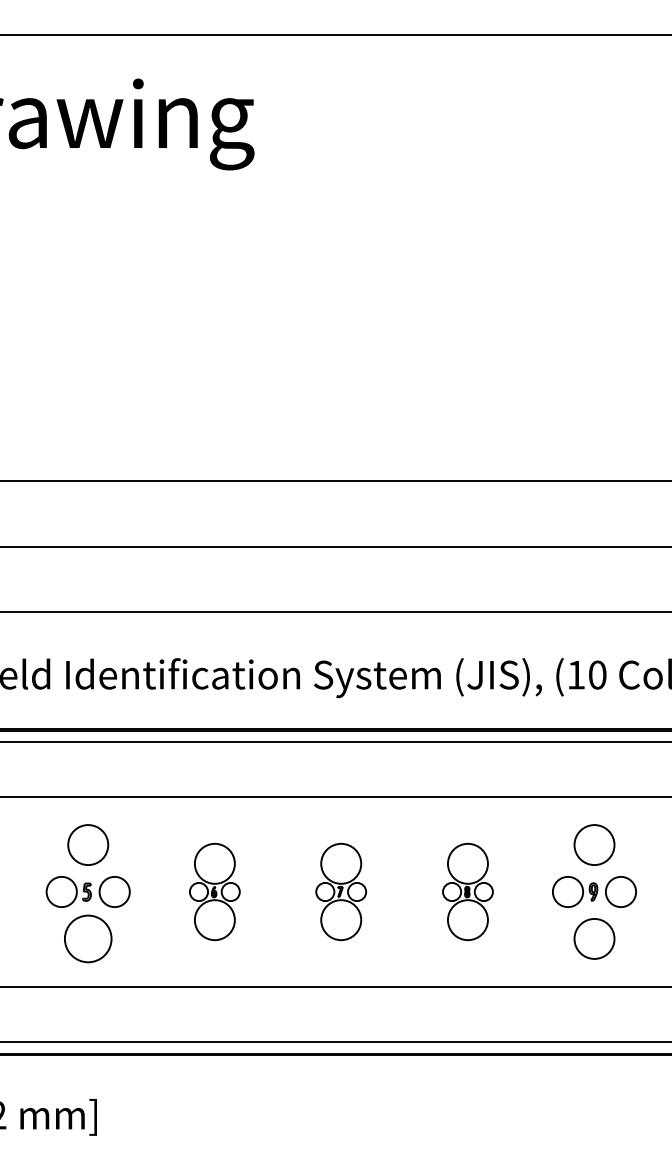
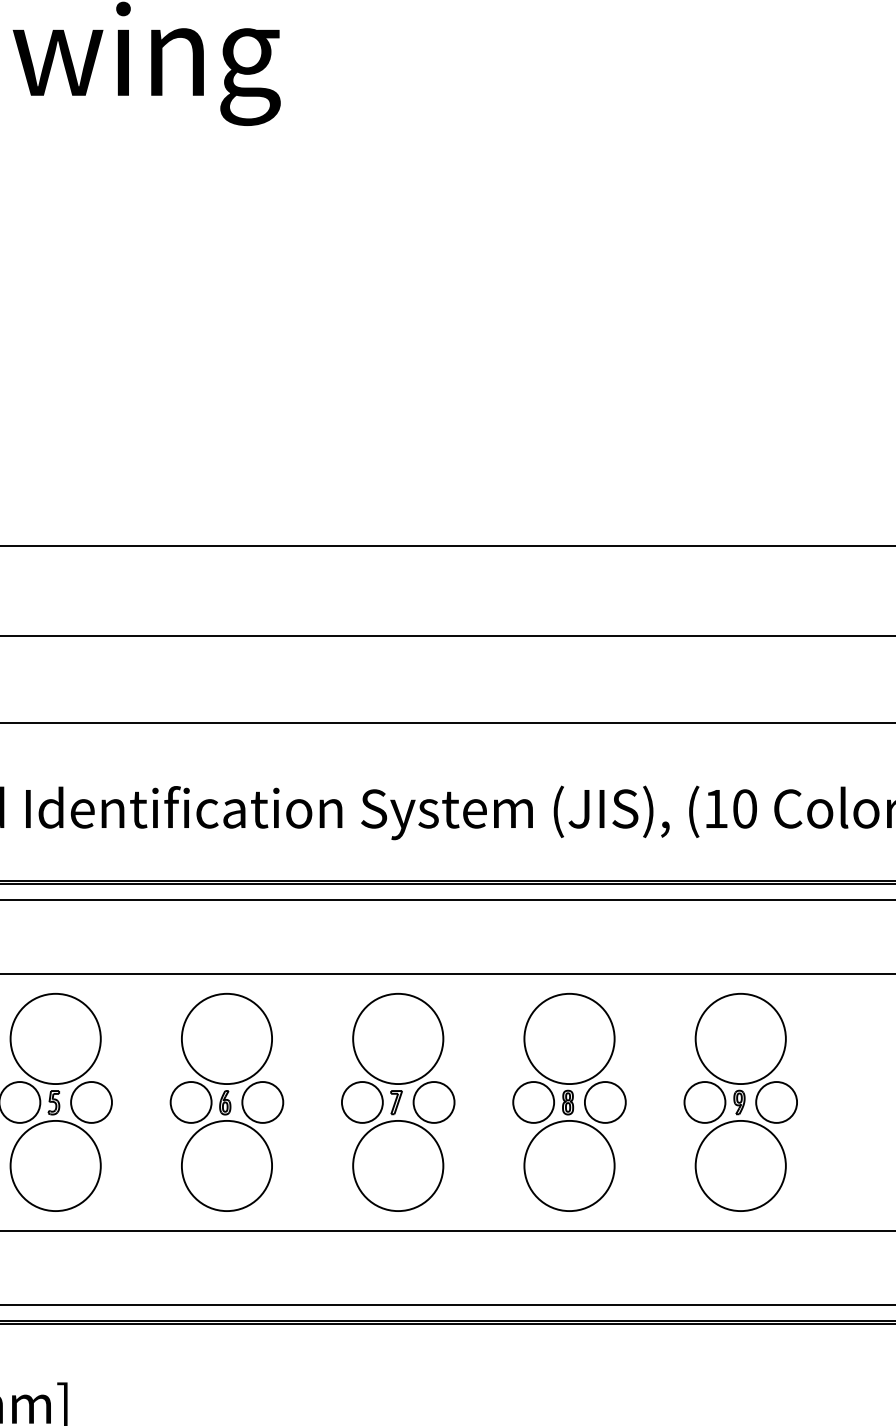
circle: (87, 844) -> (54, 1038), size x1.67
circle: (594, 844) -> (740, 1038), size x1.67
part: (214, 891) -> (226, 1101), size x1.67
part: (340, 891) -> (397, 1101), size x1.67
part: (467, 891) -> (568, 1101), size x1.67
circle: (87, 938) -> (54, 1165), size x1.43
circle: (594, 938) -> (740, 1165), size x1.67

